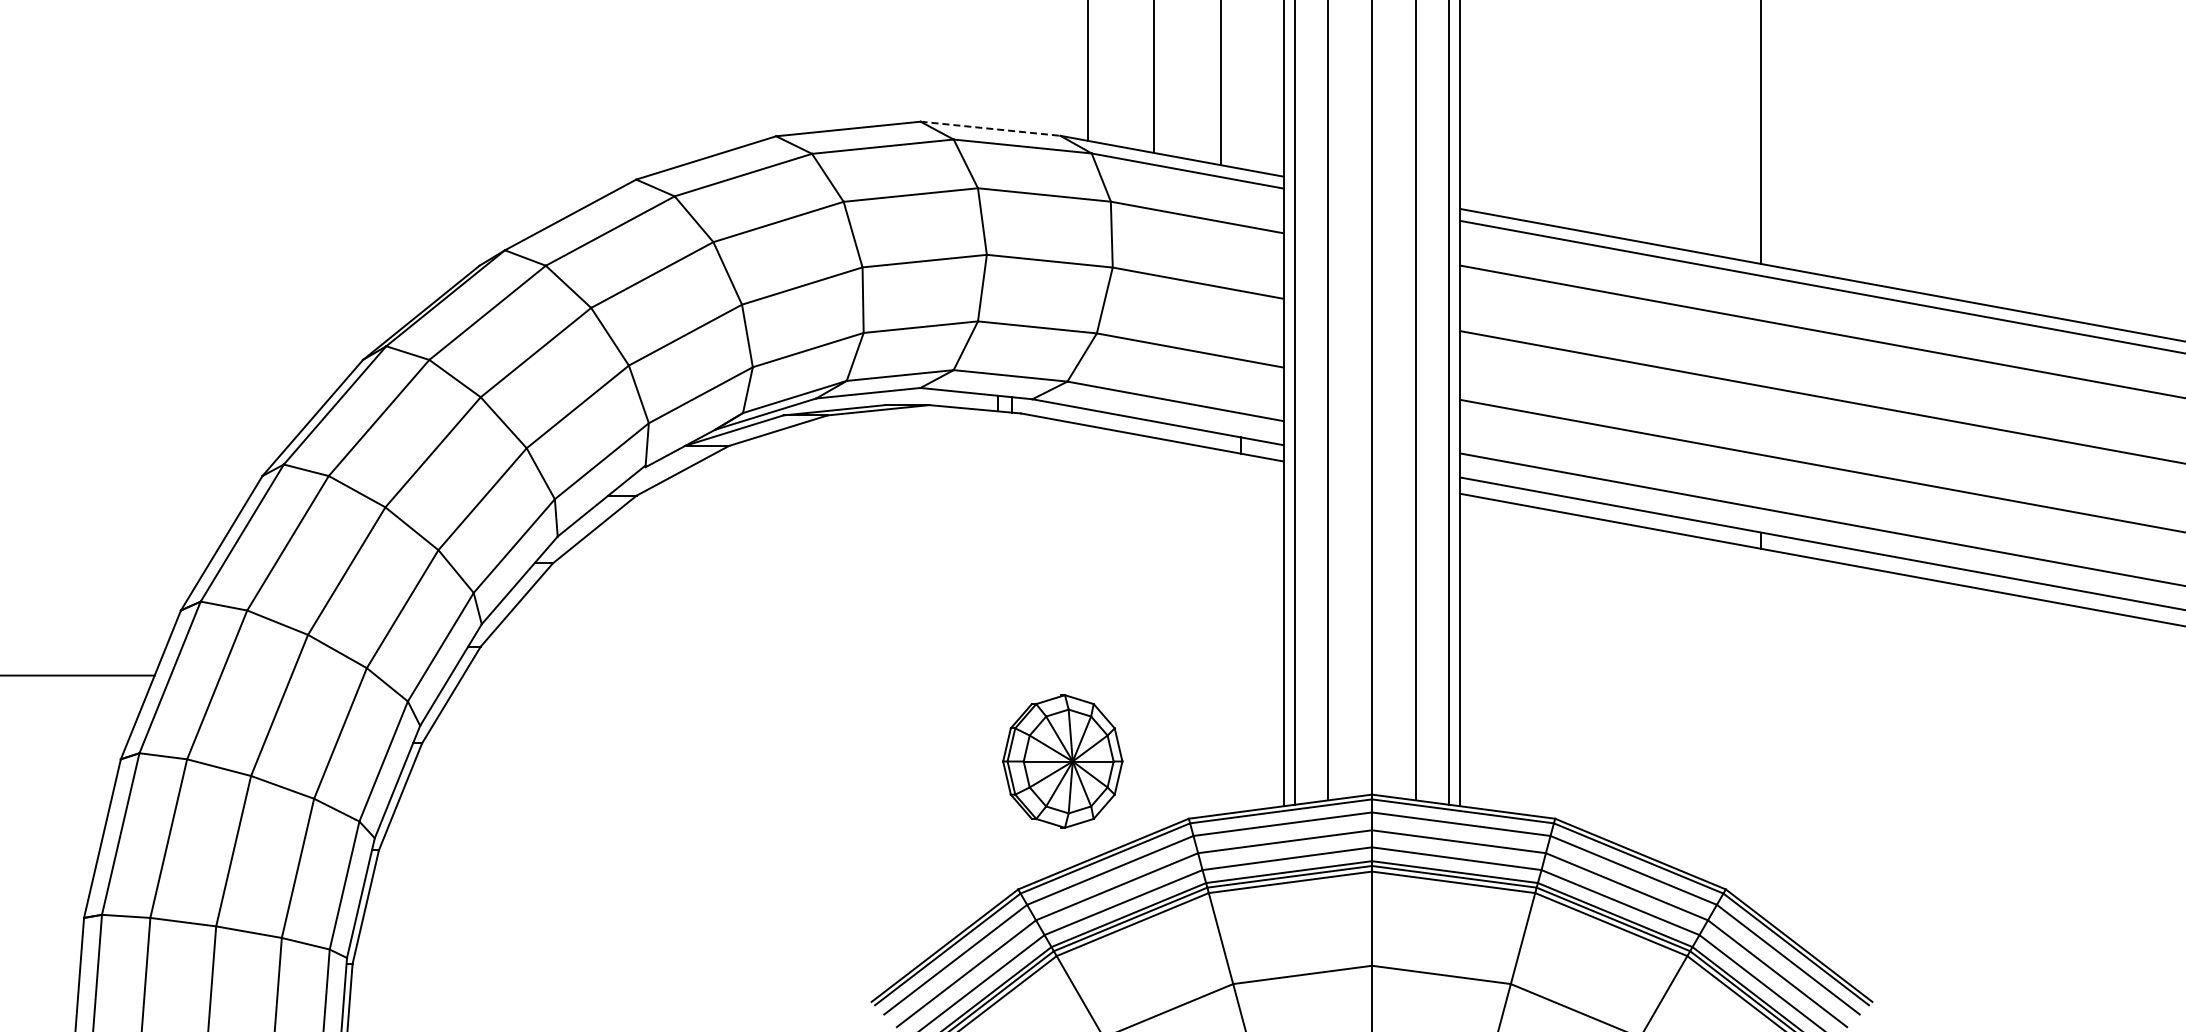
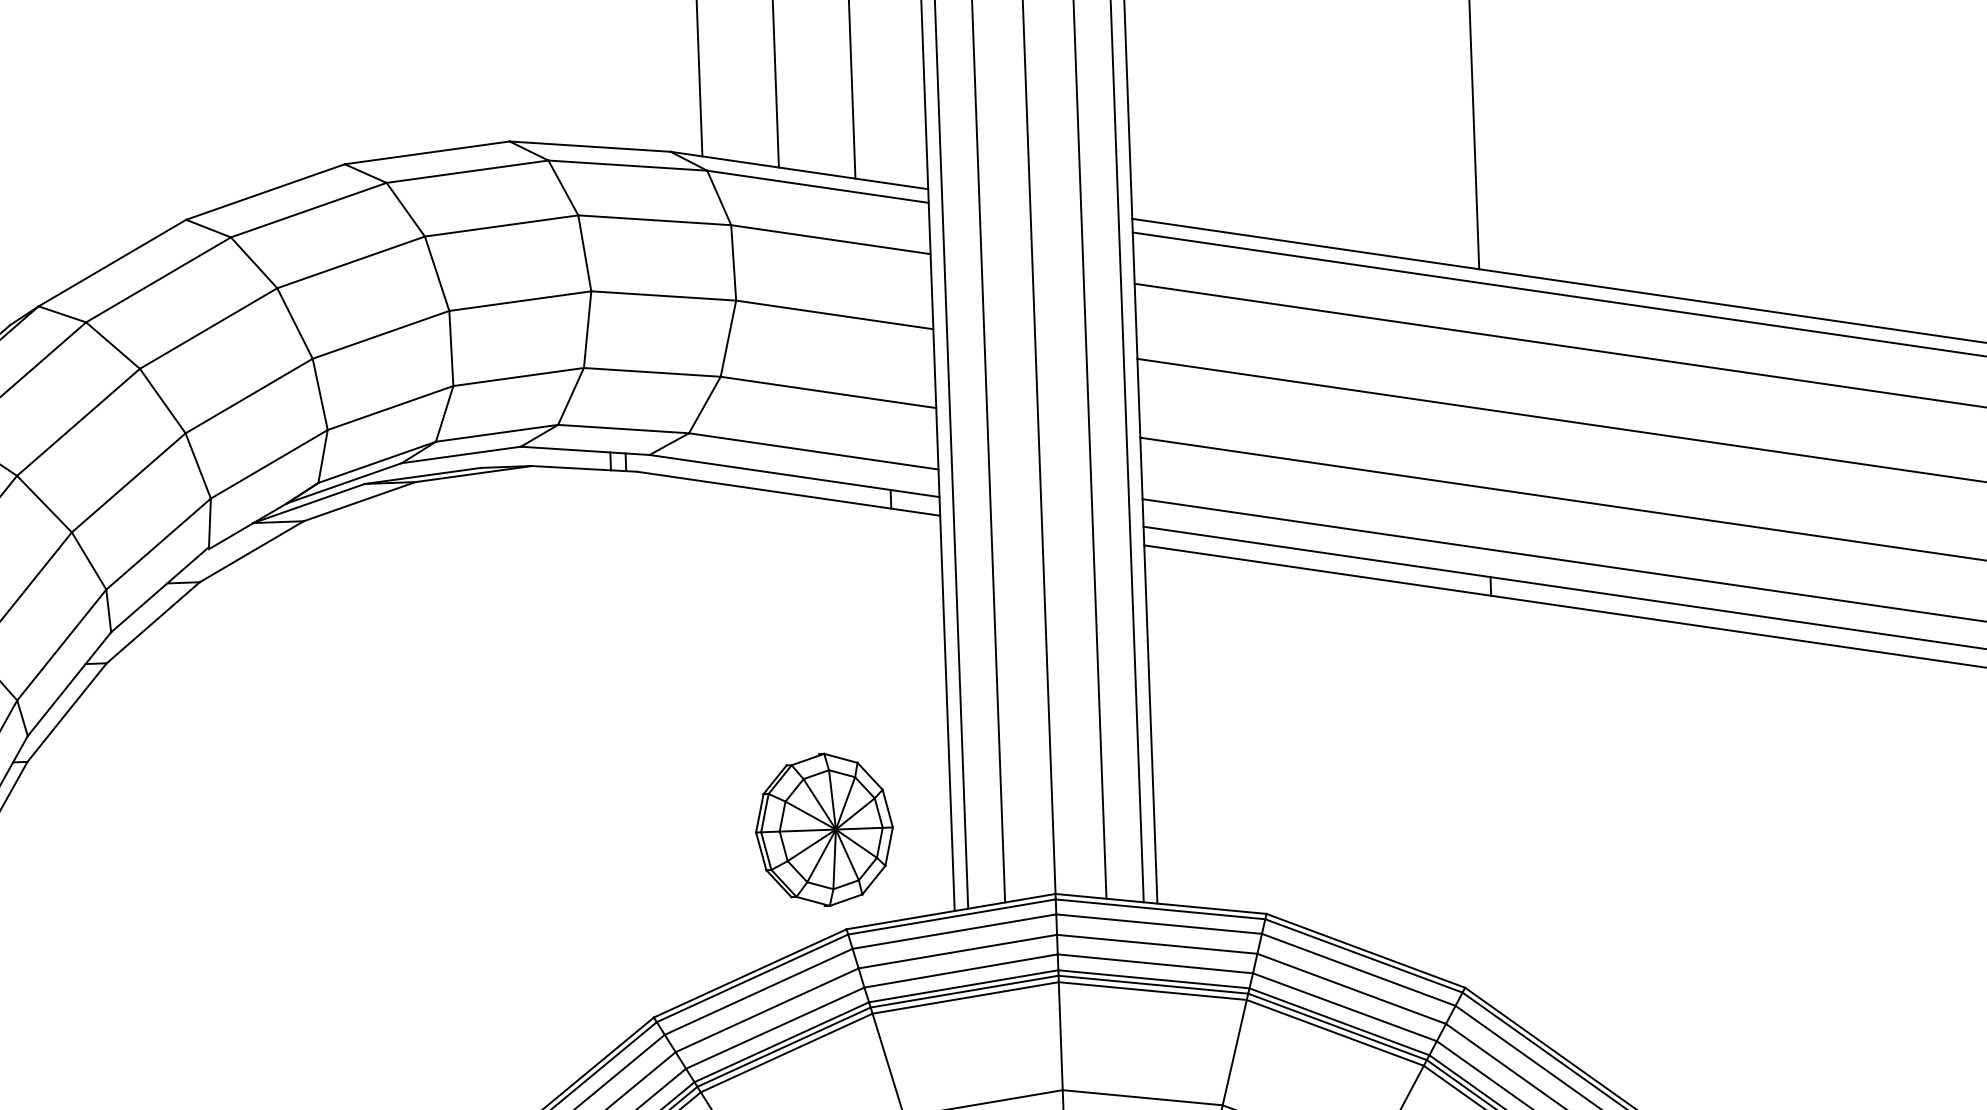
line: (991, 128) -> (591, 146), dashed -> solid
part: (1062, 761) -> (824, 829), moved

